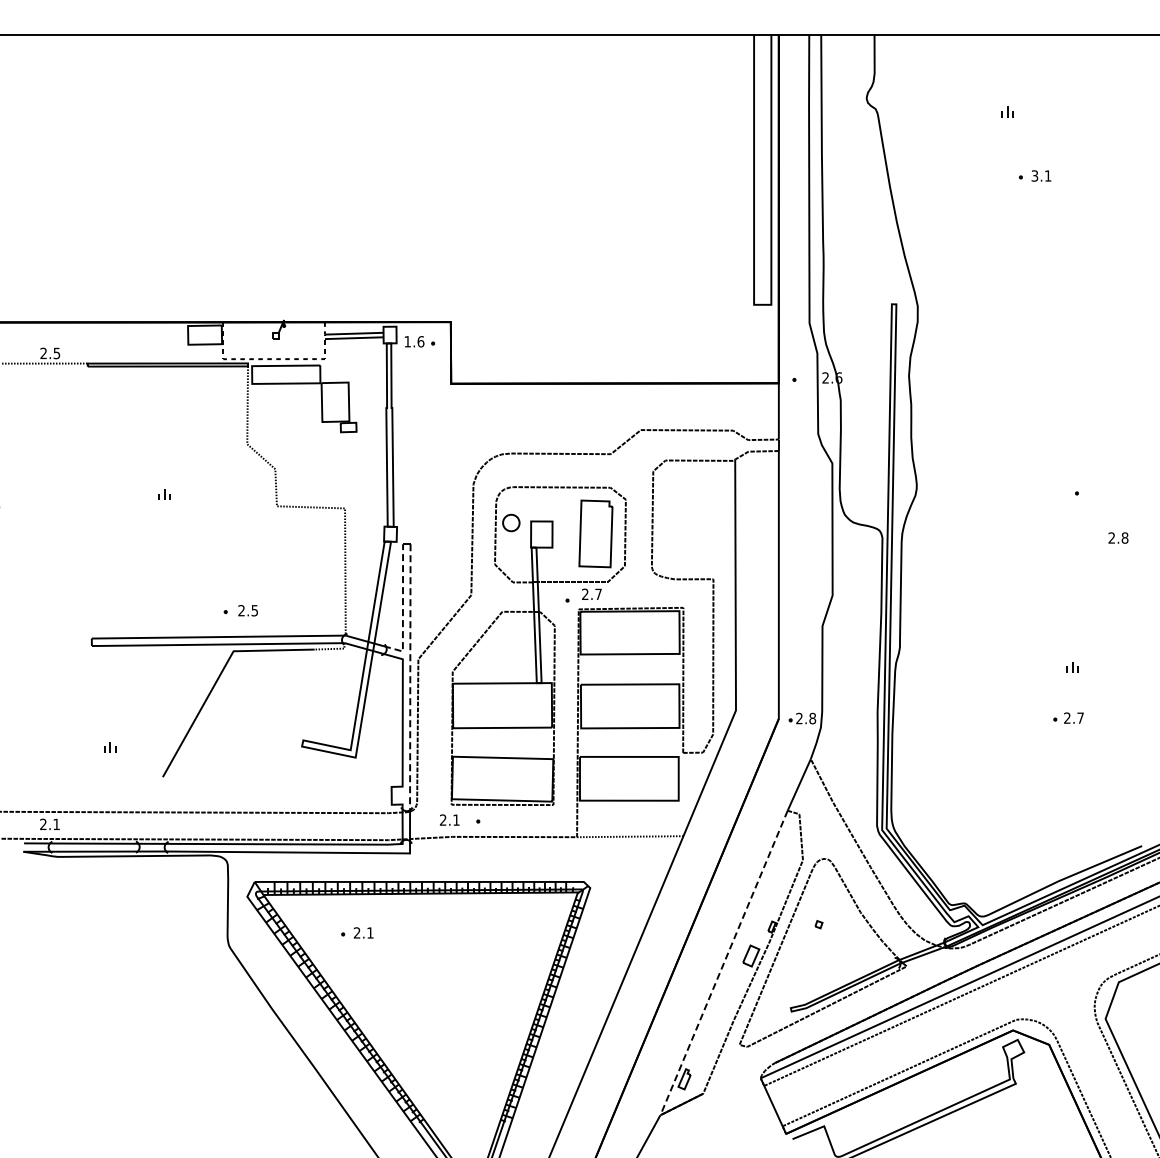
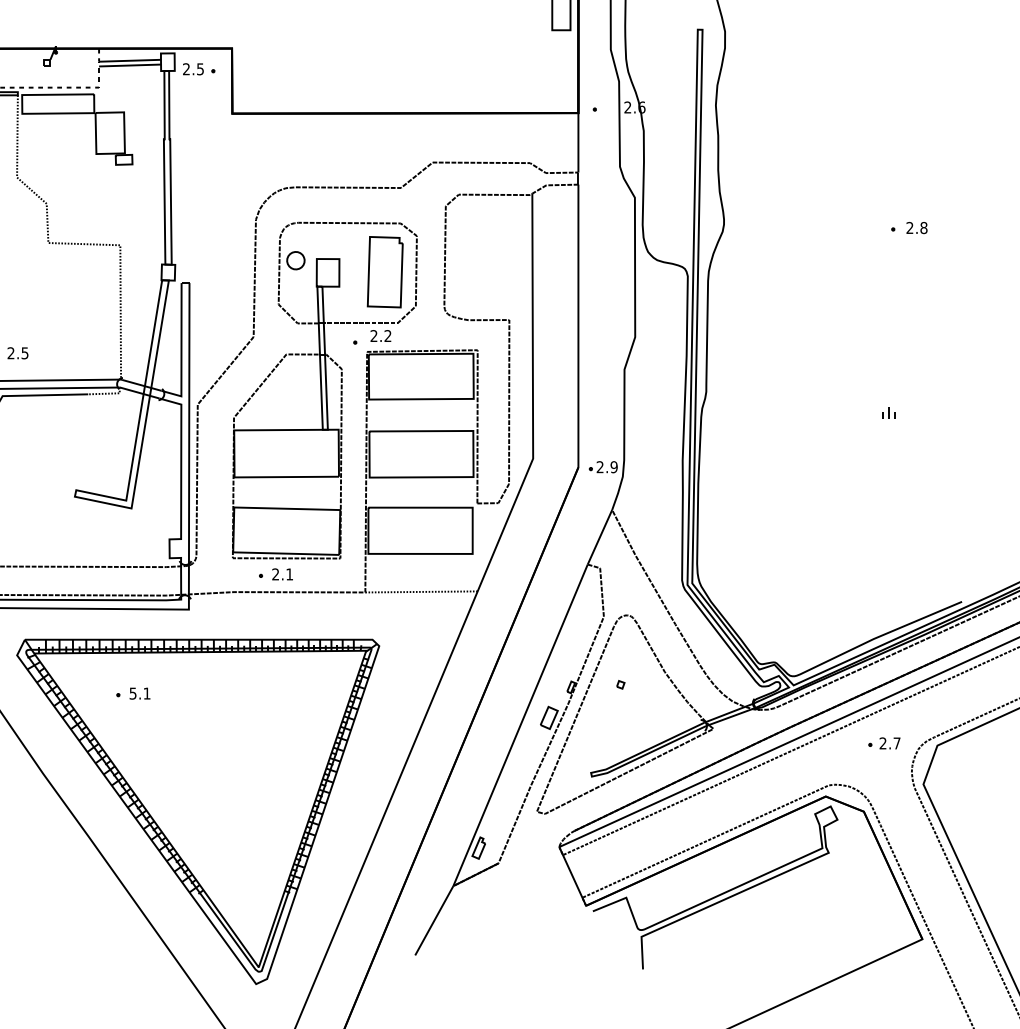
text: (414, 341) -> (193, 69), 1.6 -> 2.5
text: (1118, 537) -> (917, 227), moved
text: (598, 593) -> (387, 335), 2.7 -> 2.2
line: (402, 607) -> (180, 349), dashed -> solid
line: (410, 677) -> (189, 423), dashed -> solid
part: (1068, 717) -> (884, 742), moved
text: (812, 718) -> (613, 467), 2.8 -> 2.9
text: (449, 819) -> (282, 573), moved
text: (356, 932) -> (132, 693), 2.1 -> 5.1
line: (723, 963) -> (519, 725), dashed -> solid

